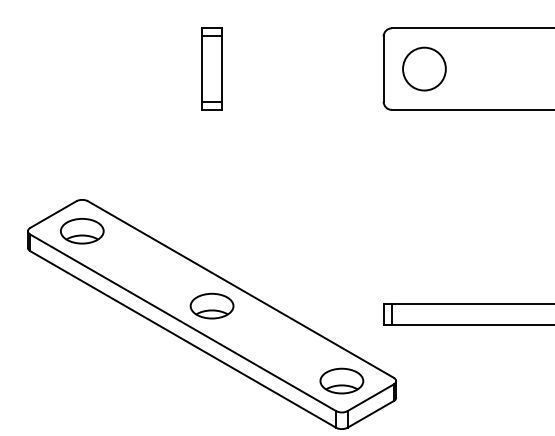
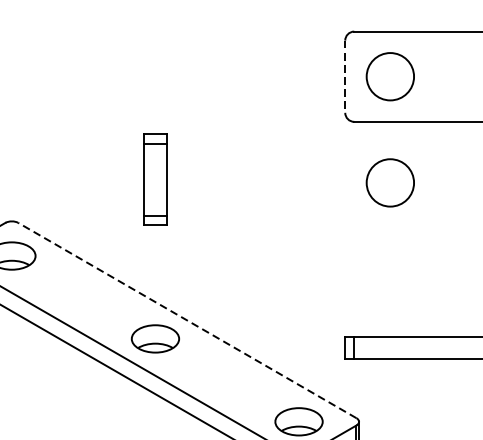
part: (211, 68) -> (154, 178), moved
line: (383, 69) -> (345, 77), solid -> dashed
circle: (424, 164) -> (390, 182), added
line: (240, 289) -> (186, 320), solid -> dashed

